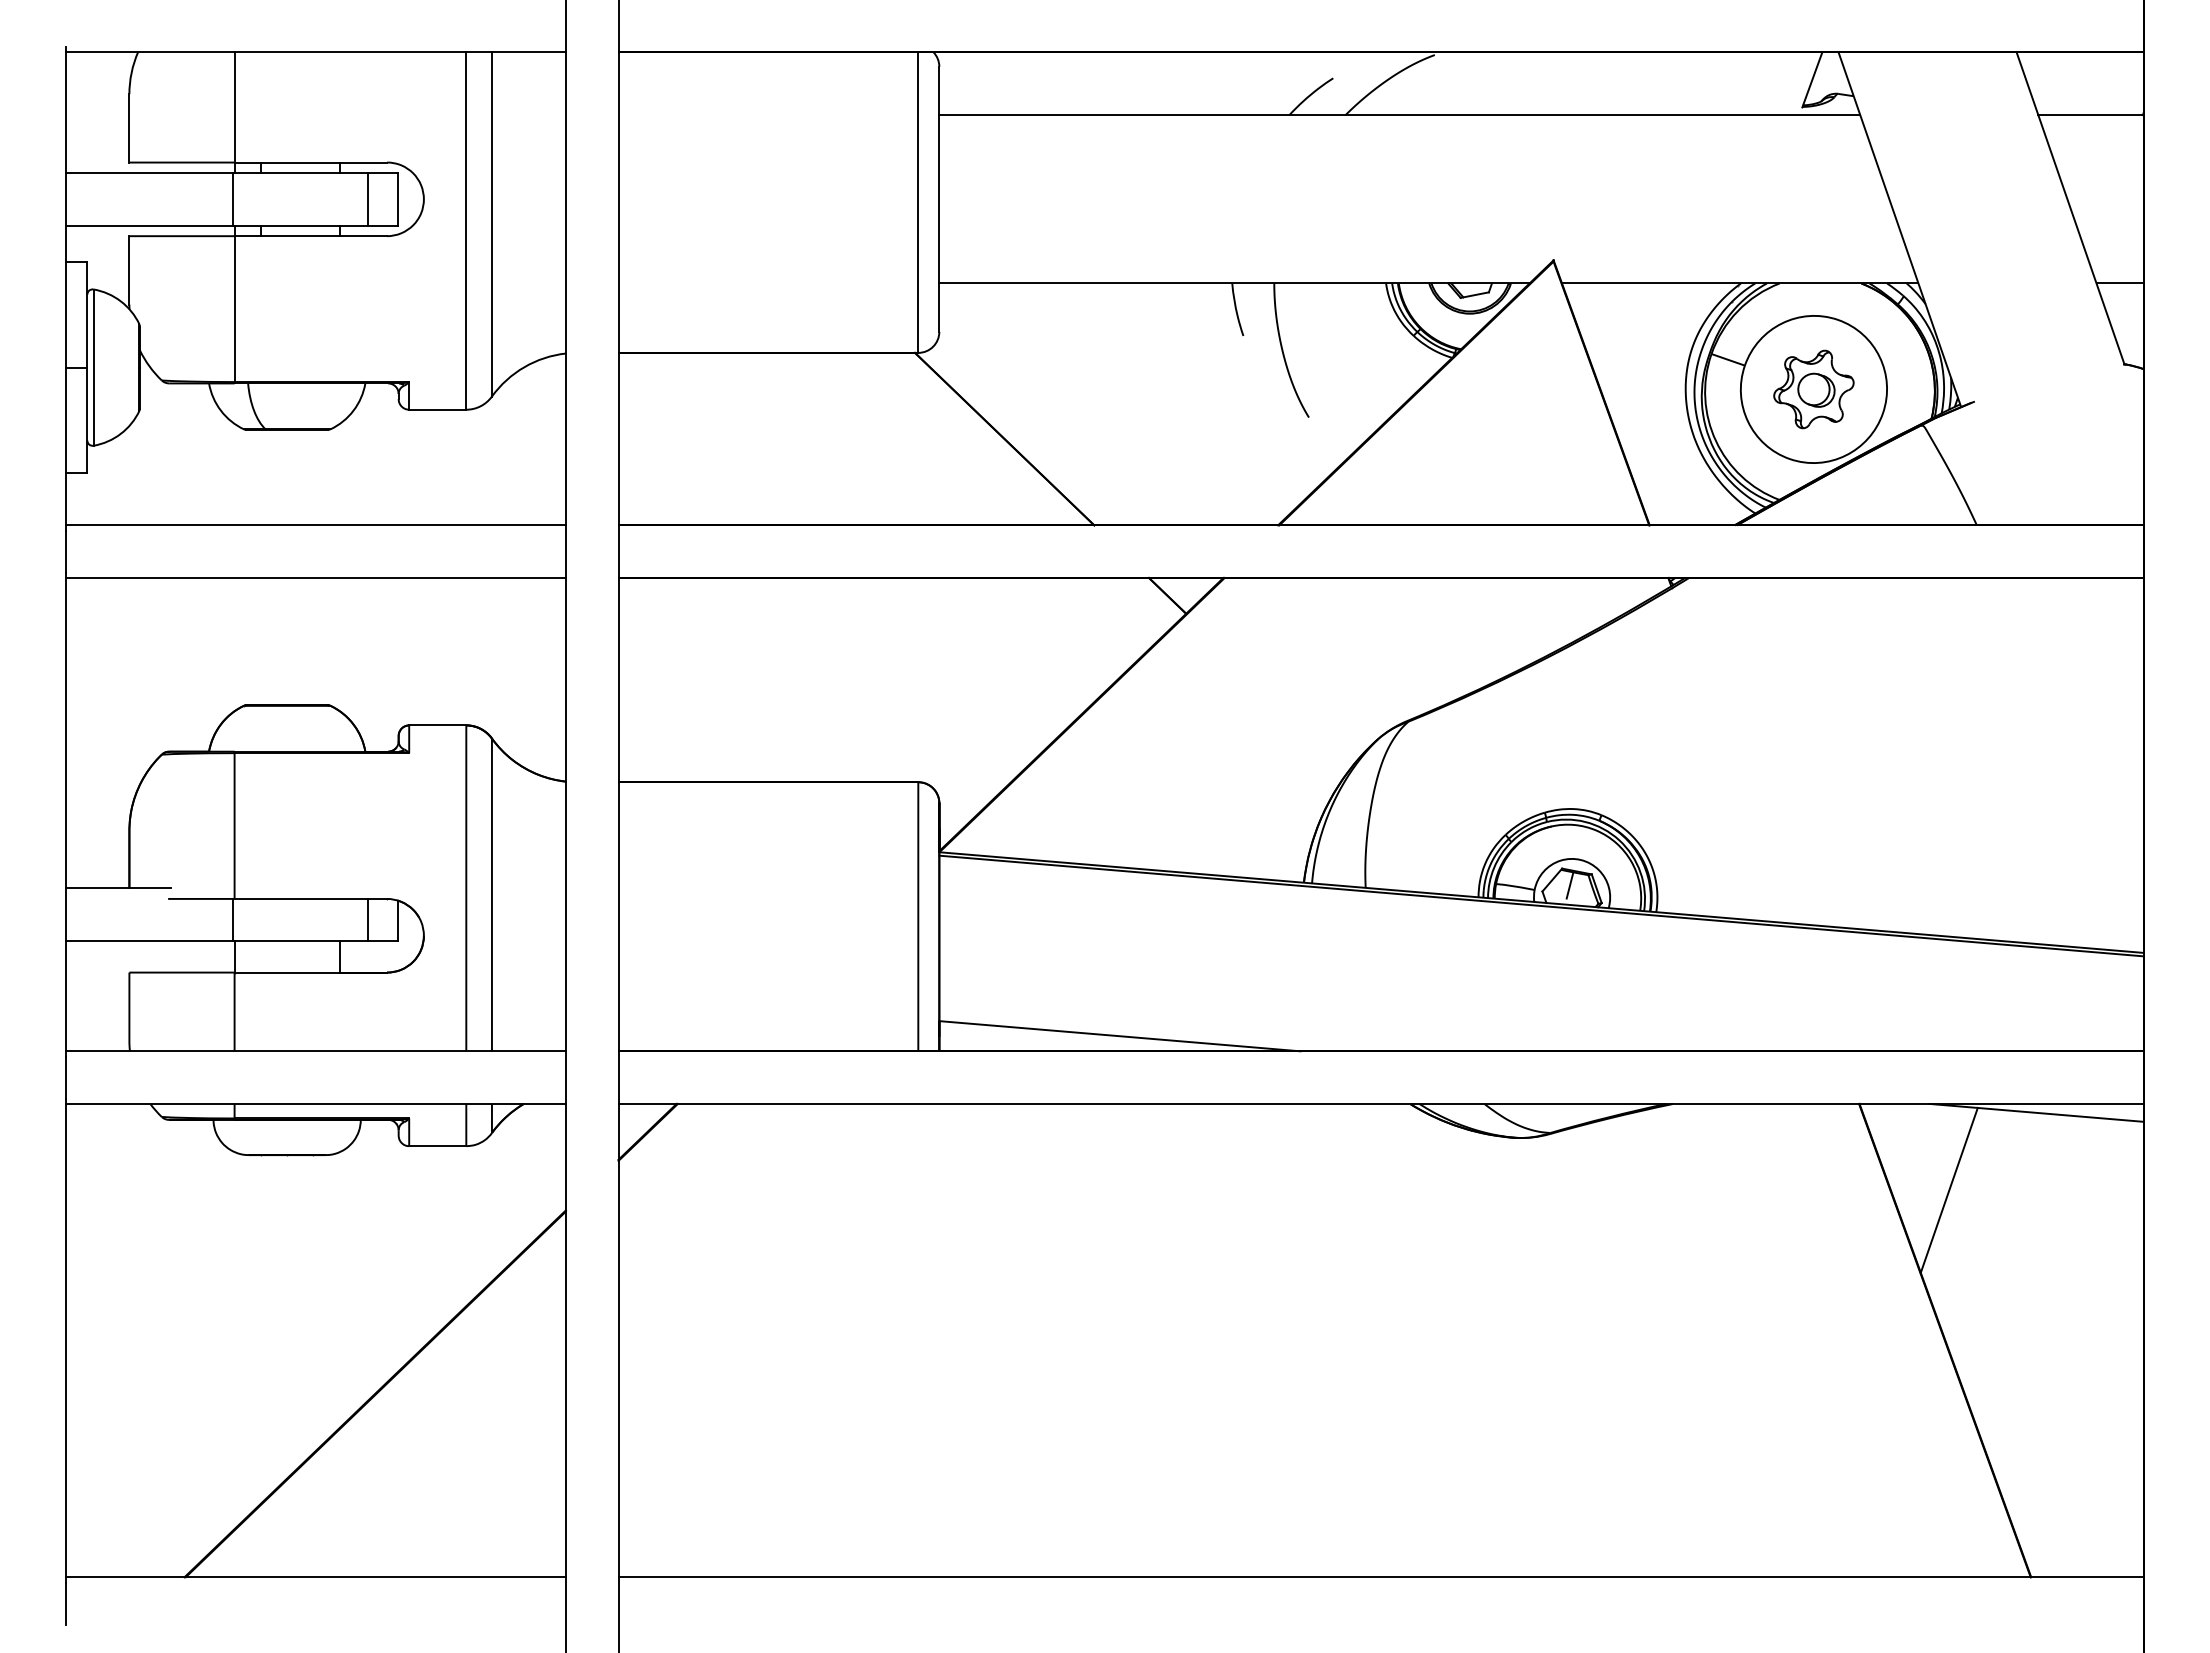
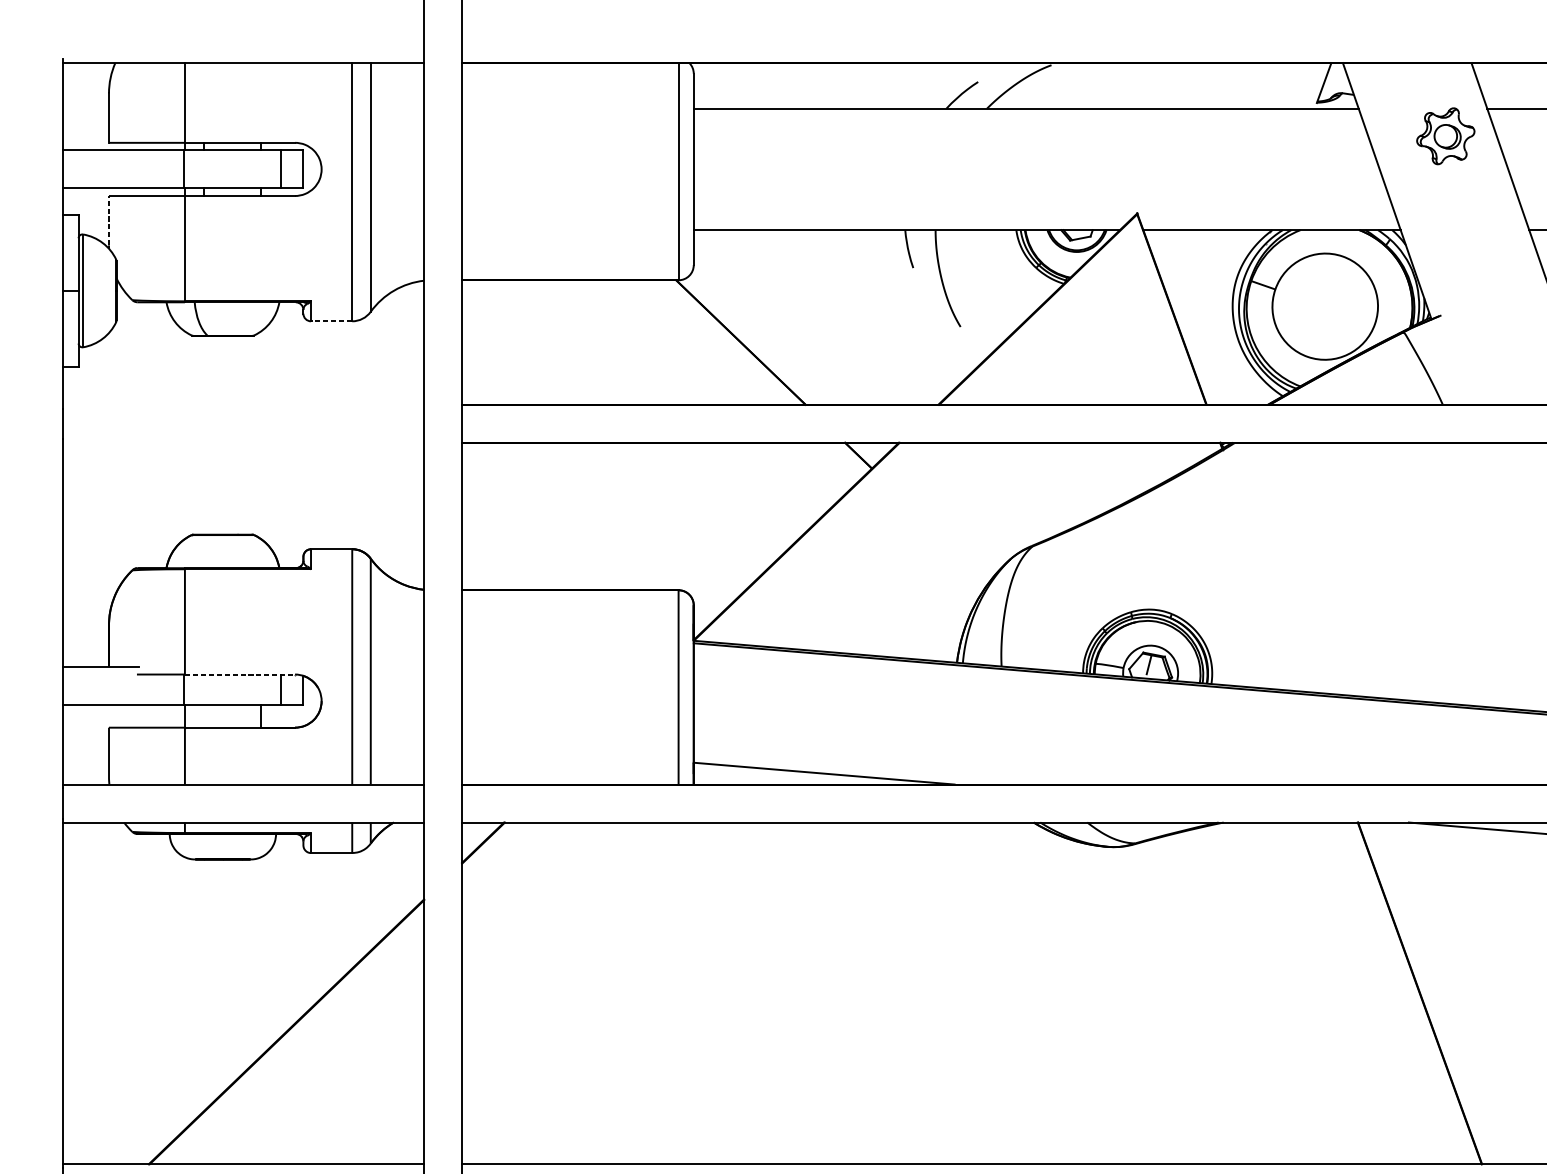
line: (129, 269) -> (109, 220), solid -> dashed
part: (1813, 389) -> (1445, 136), moved
line: (437, 409) -> (331, 321), solid -> dashed
line: (315, 525) -> (243, 404), removed
line: (315, 578) -> (243, 443), removed
line: (311, 898) -> (240, 674), solid -> dashed
line: (1948, 1189) -> (1422, 884), removed

